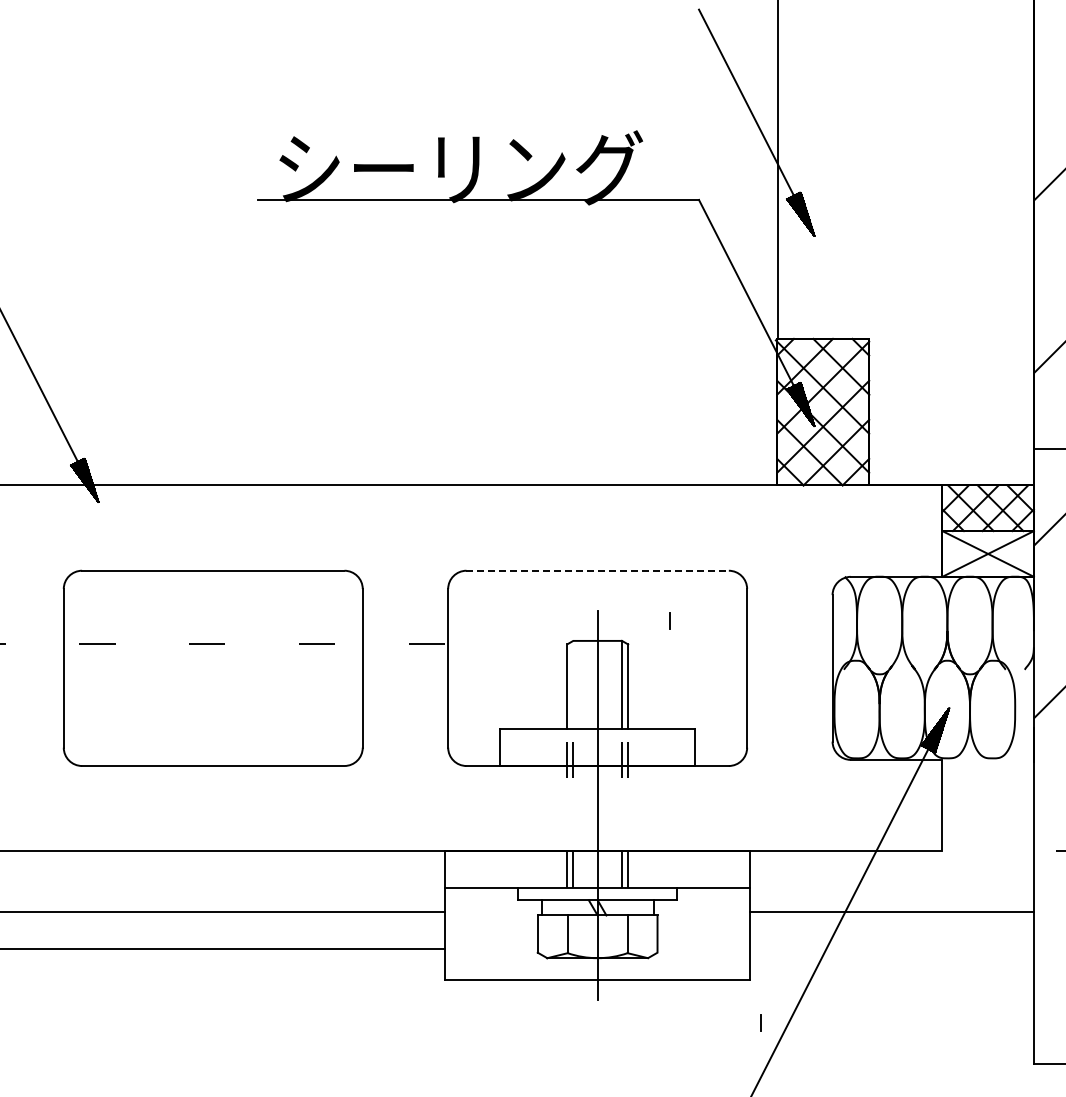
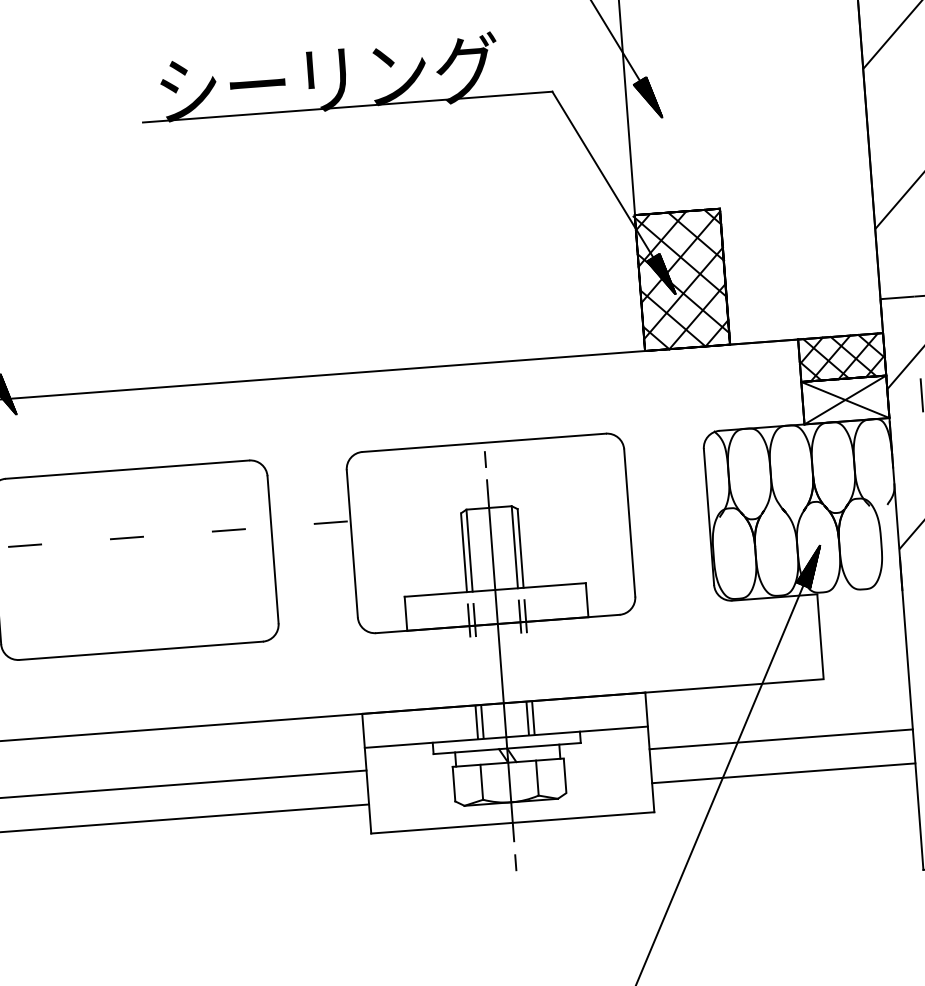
line: (598, 570) -> (484, 442), dashed -> solid
line: (669, 620) -> (485, 459), moved
line: (573, 684) -> (469, 550), added
line: (891, 949) -> (783, 773), added
line: (760, 1022) -> (515, 862), moved

